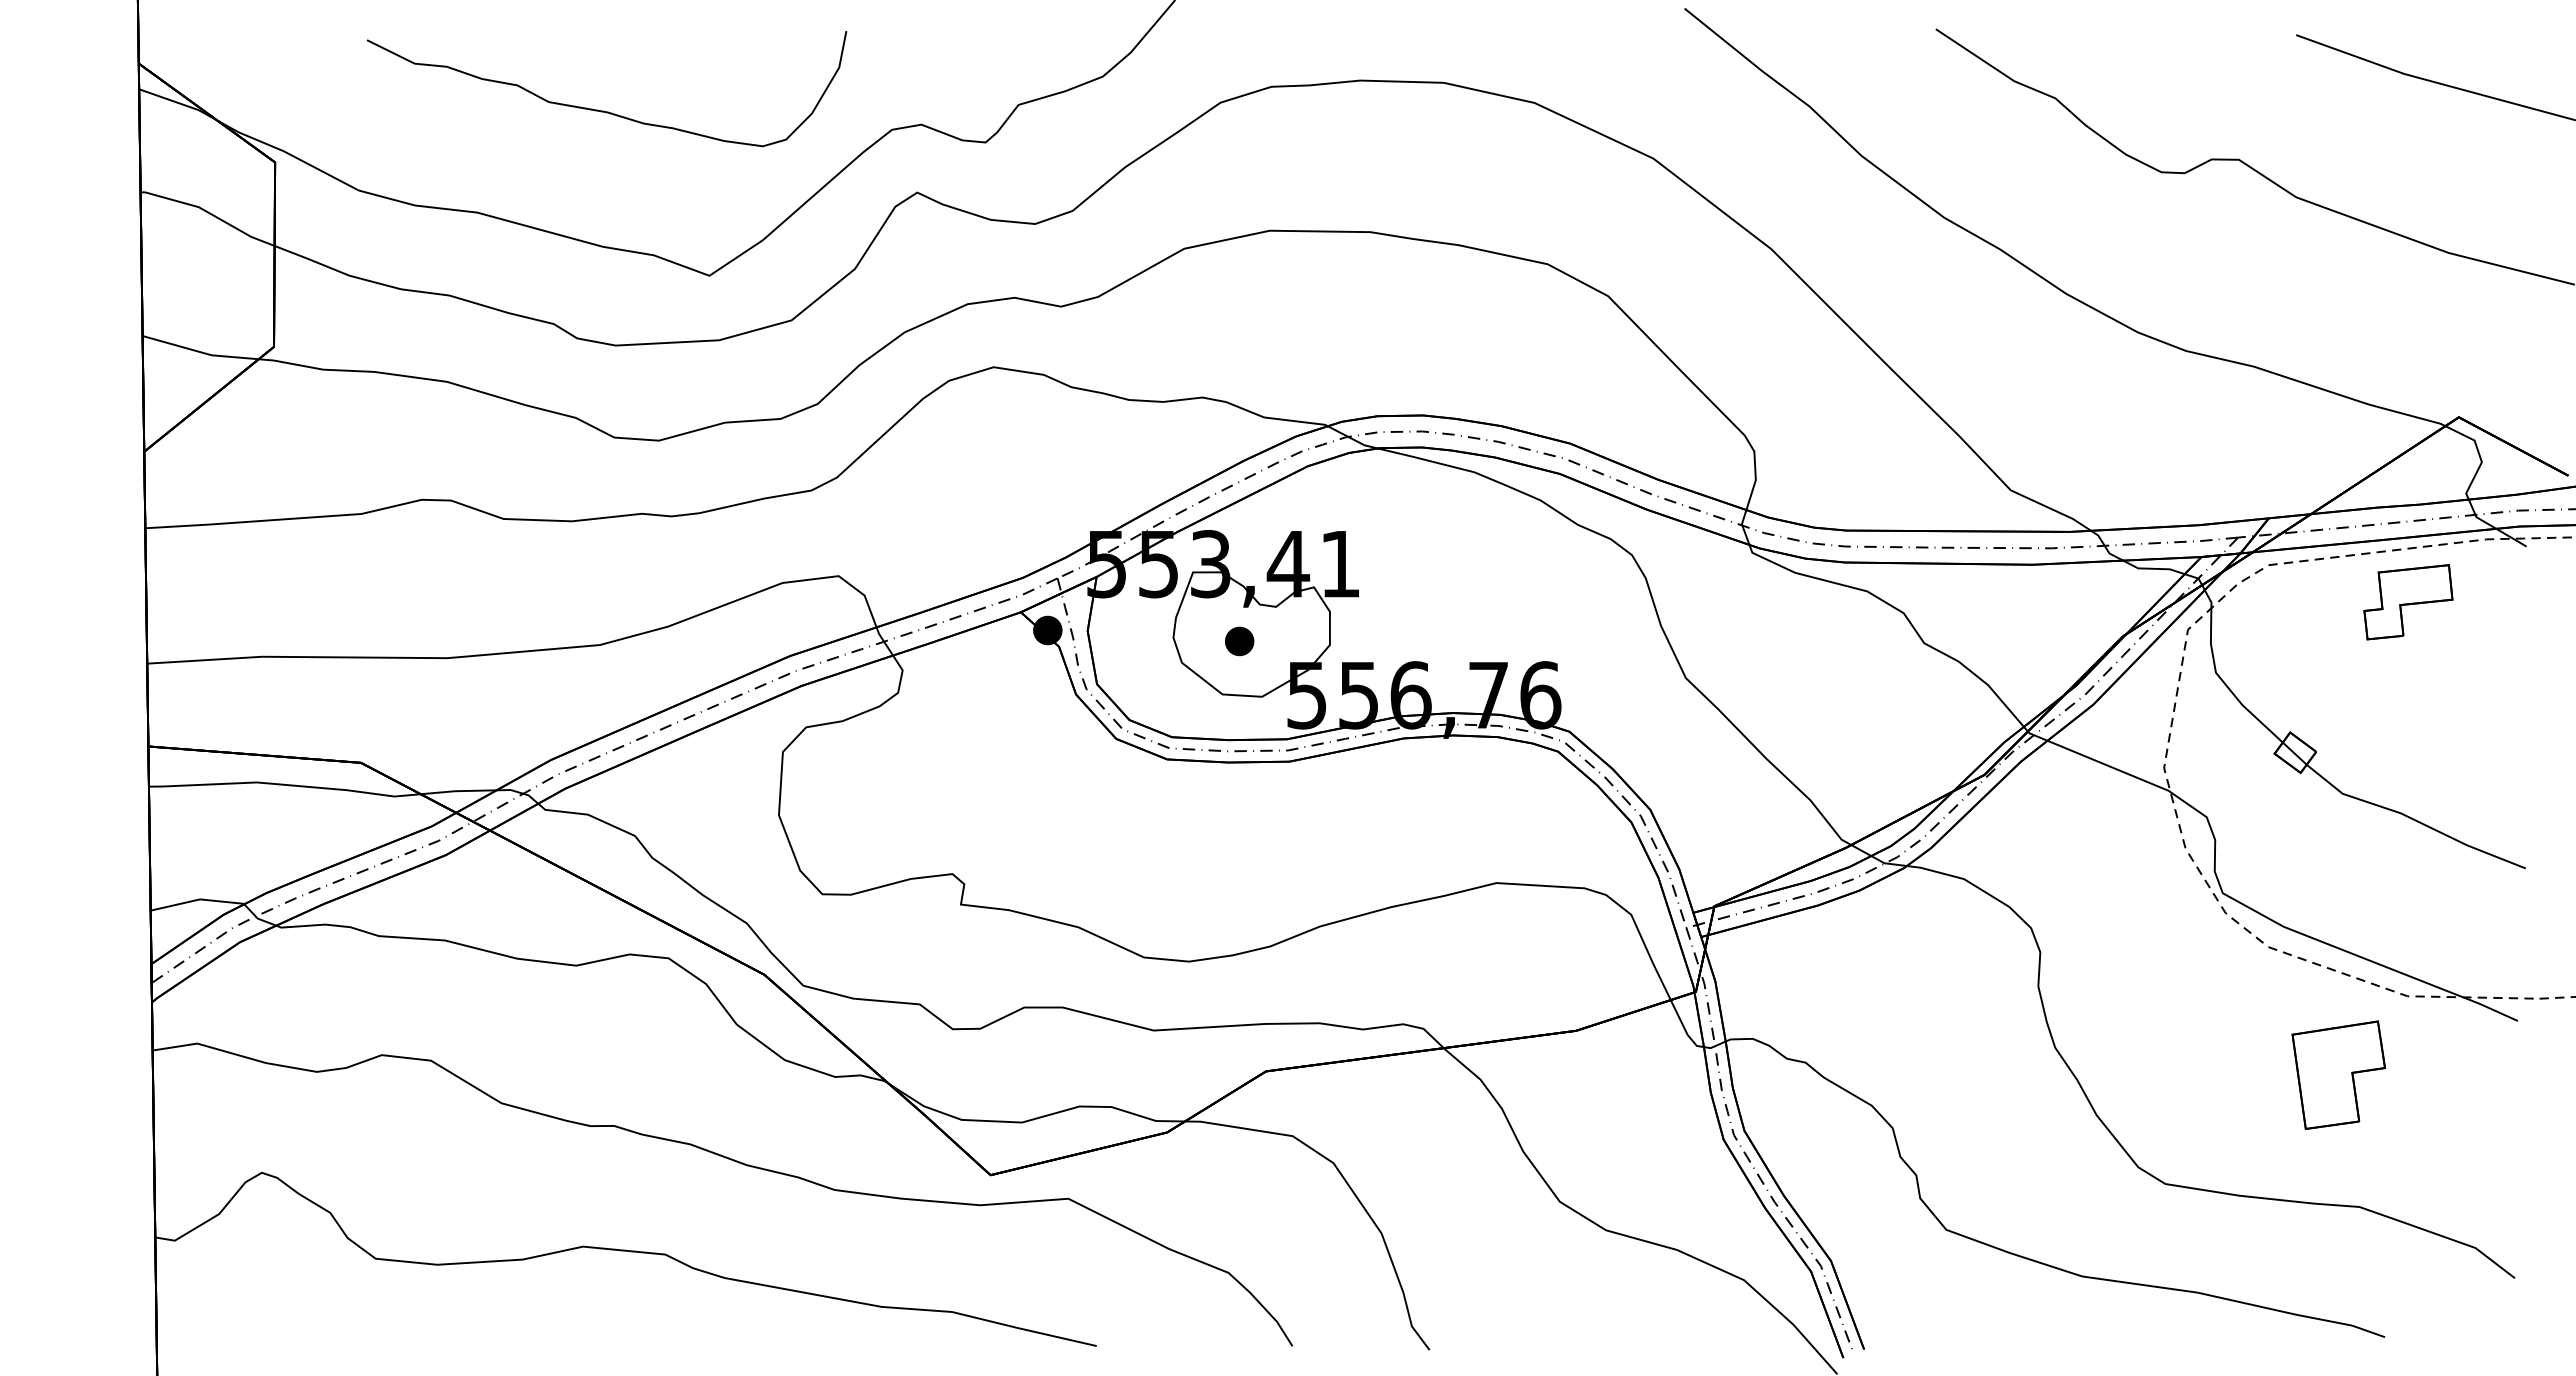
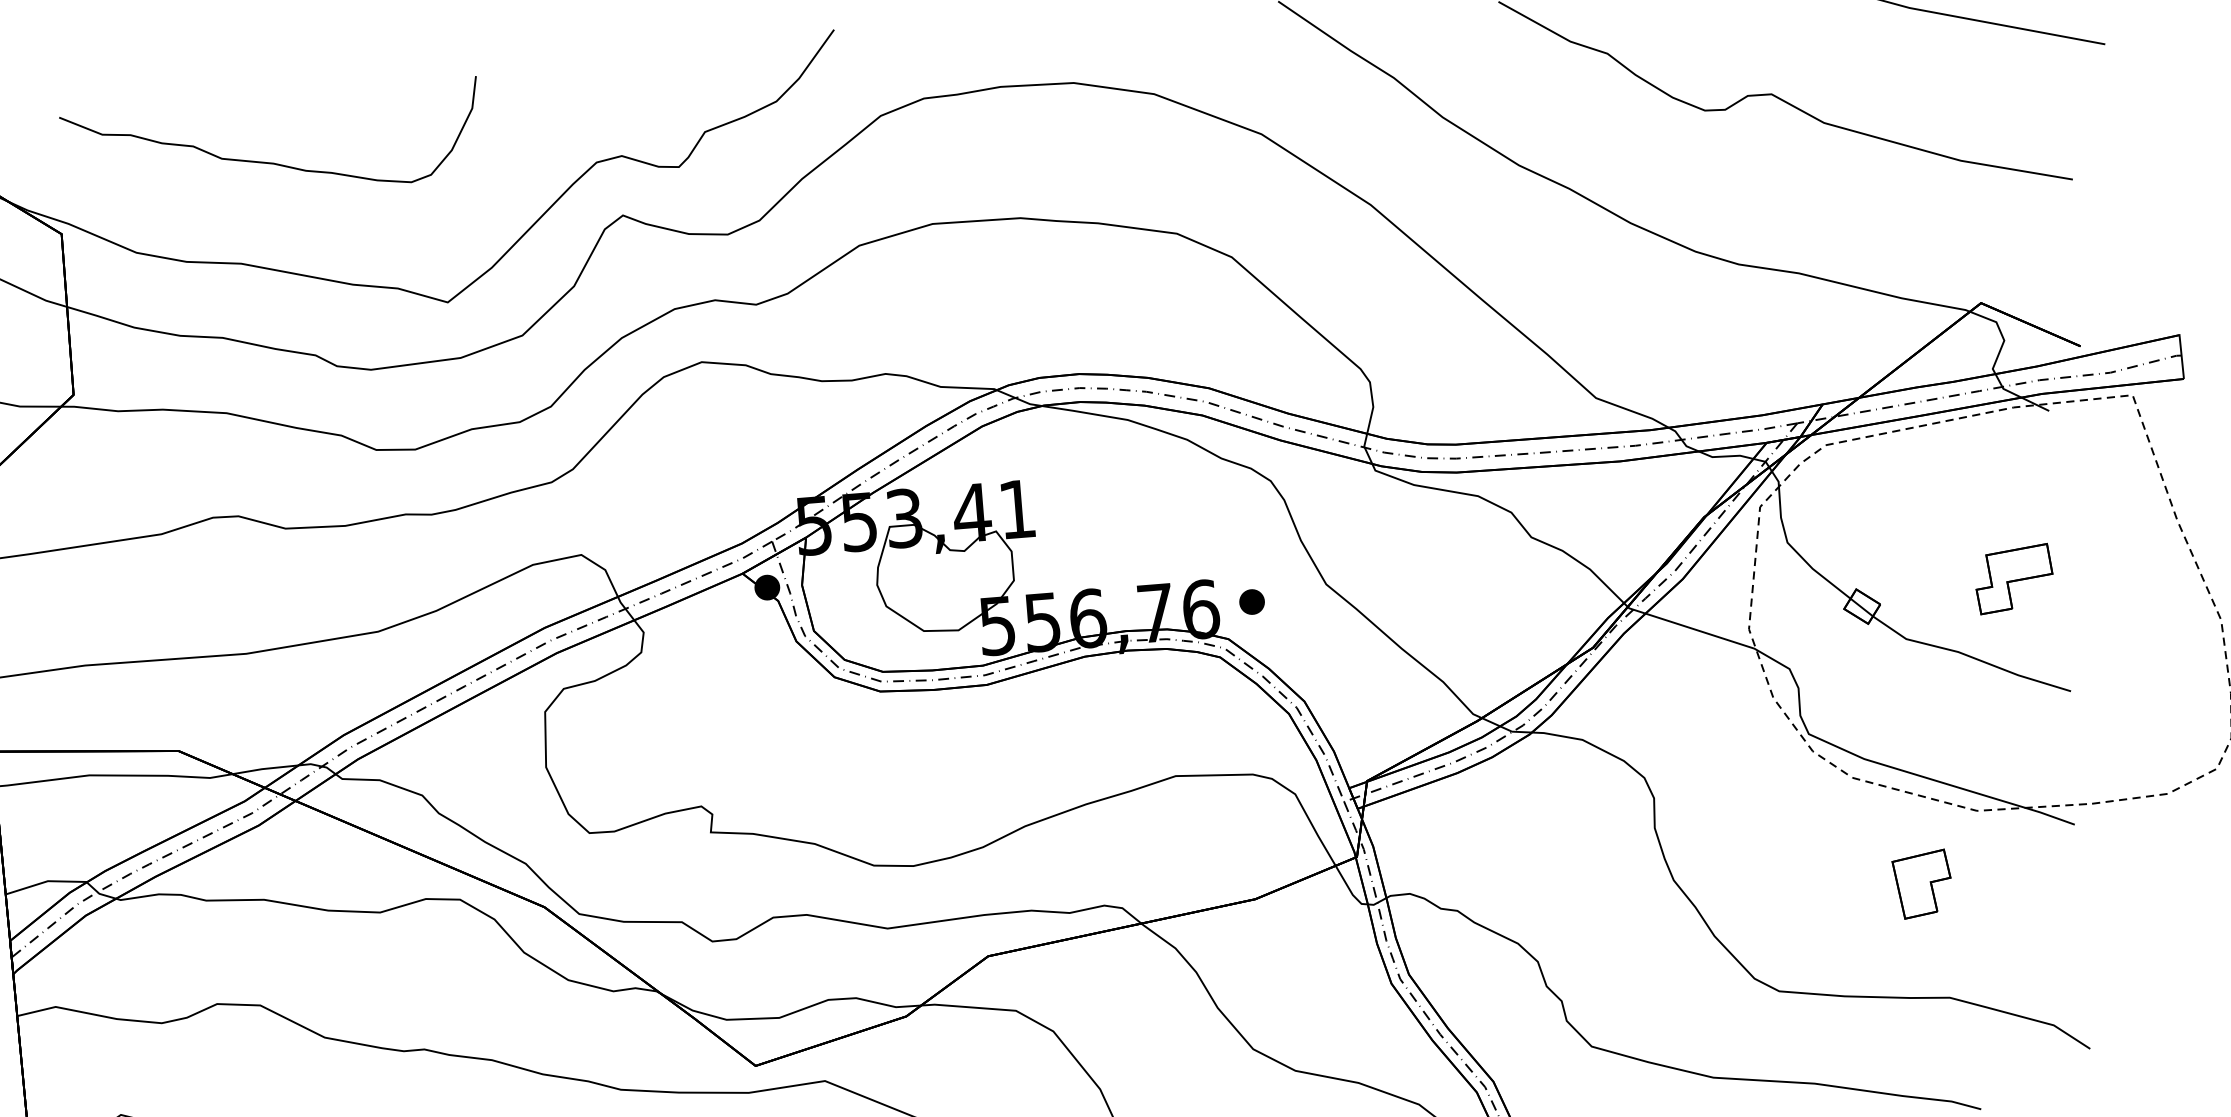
curve: (603, 110) -> (270, 162), moved
part: (2408, 602) -> (2014, 579), moved
part: (1239, 641) -> (1251, 602), moved
part: (2338, 1074) -> (1922, 883), size x0.7

